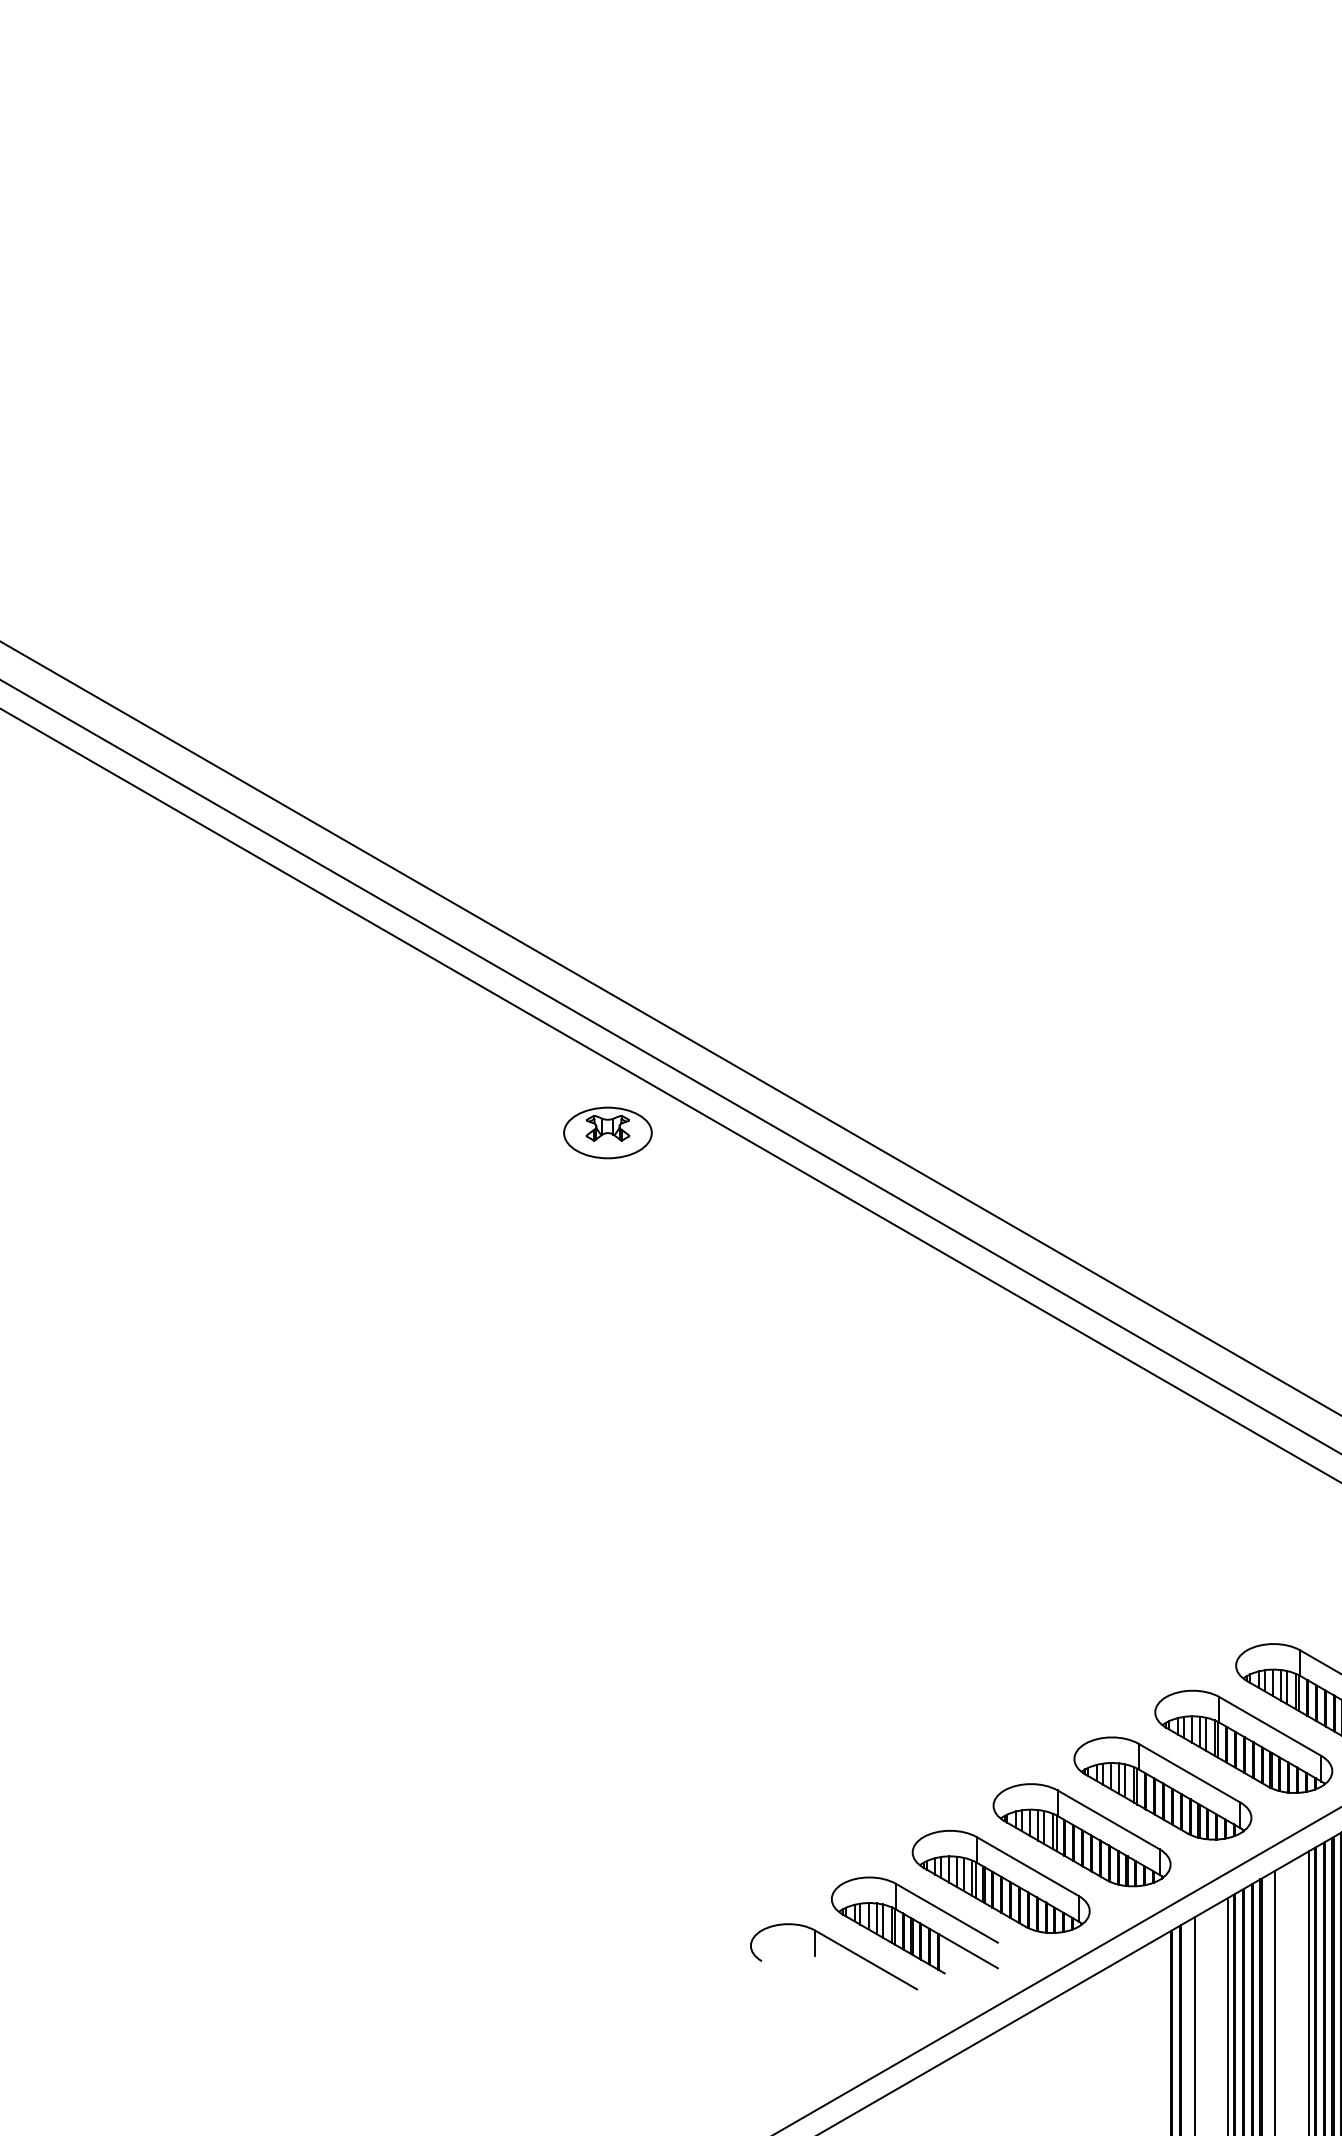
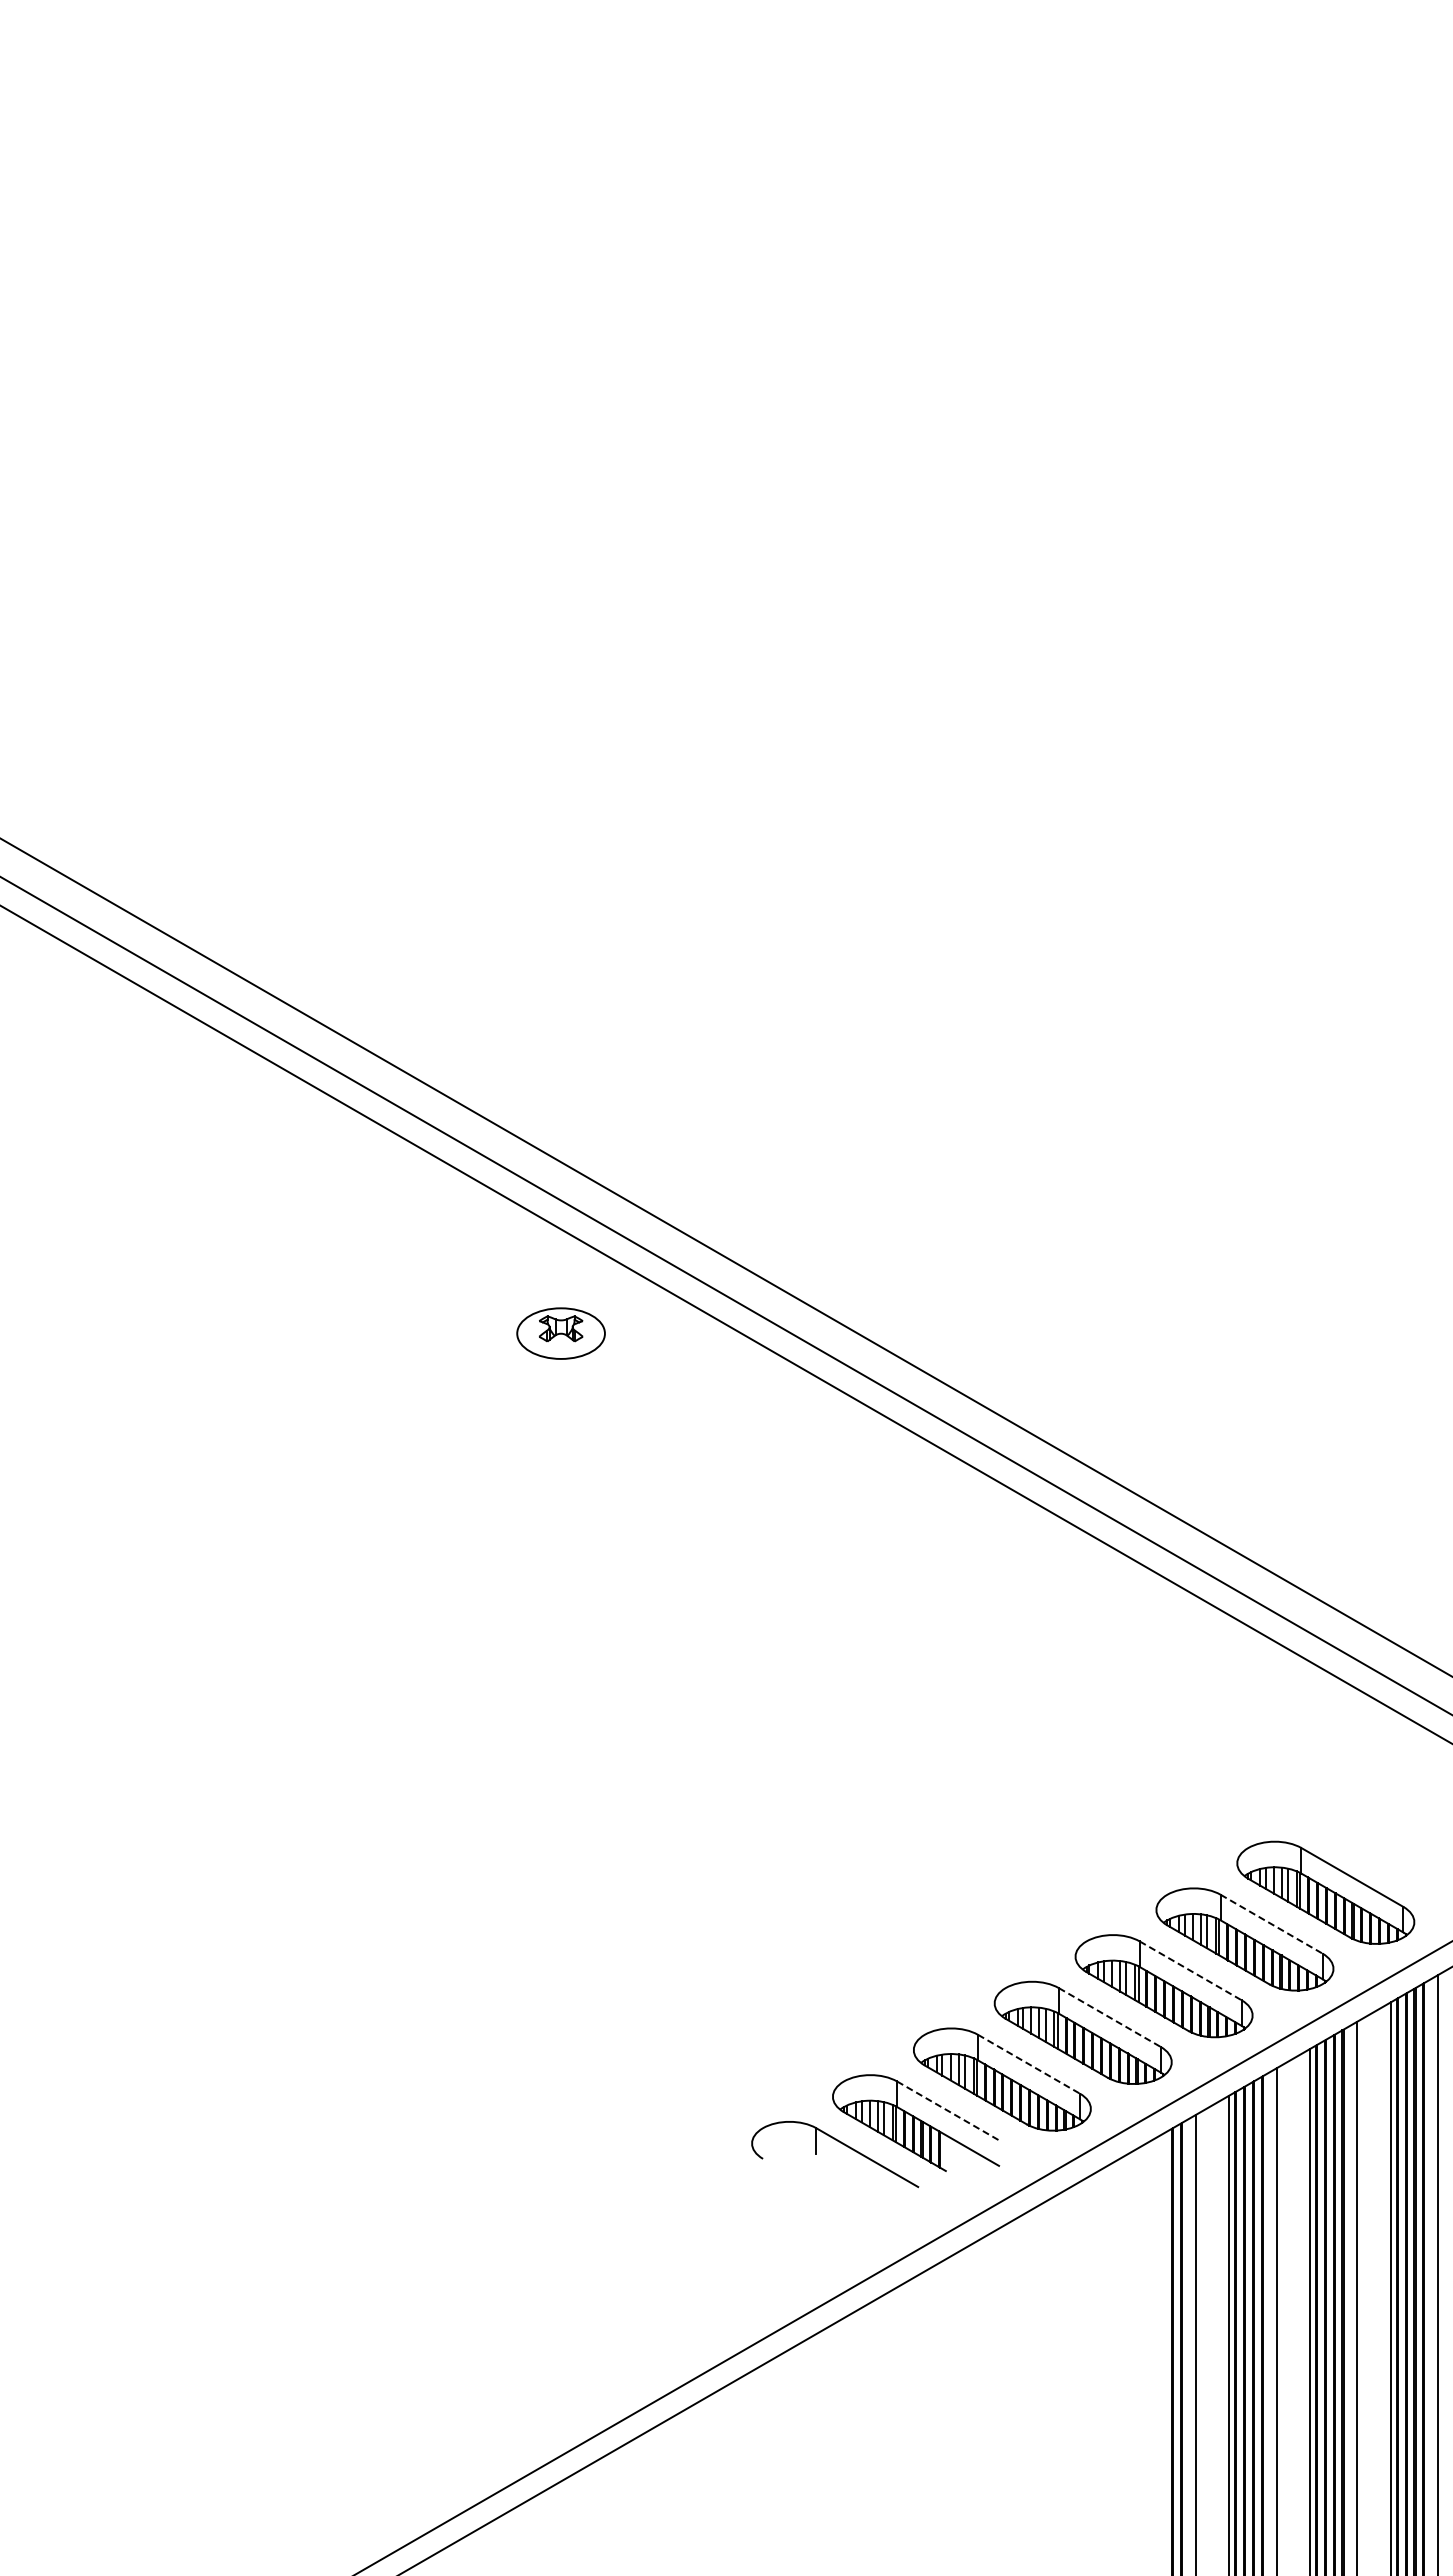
part: (607, 1132) -> (560, 1333), moved
line: (1270, 1726) -> (1271, 1924), solid -> dashed
line: (1189, 1772) -> (1190, 1970), solid -> dashed
line: (1108, 1819) -> (1109, 2017), solid -> dashed
line: (1027, 1866) -> (1028, 2064), solid -> dashed
line: (947, 1912) -> (948, 2110), solid -> dashed

